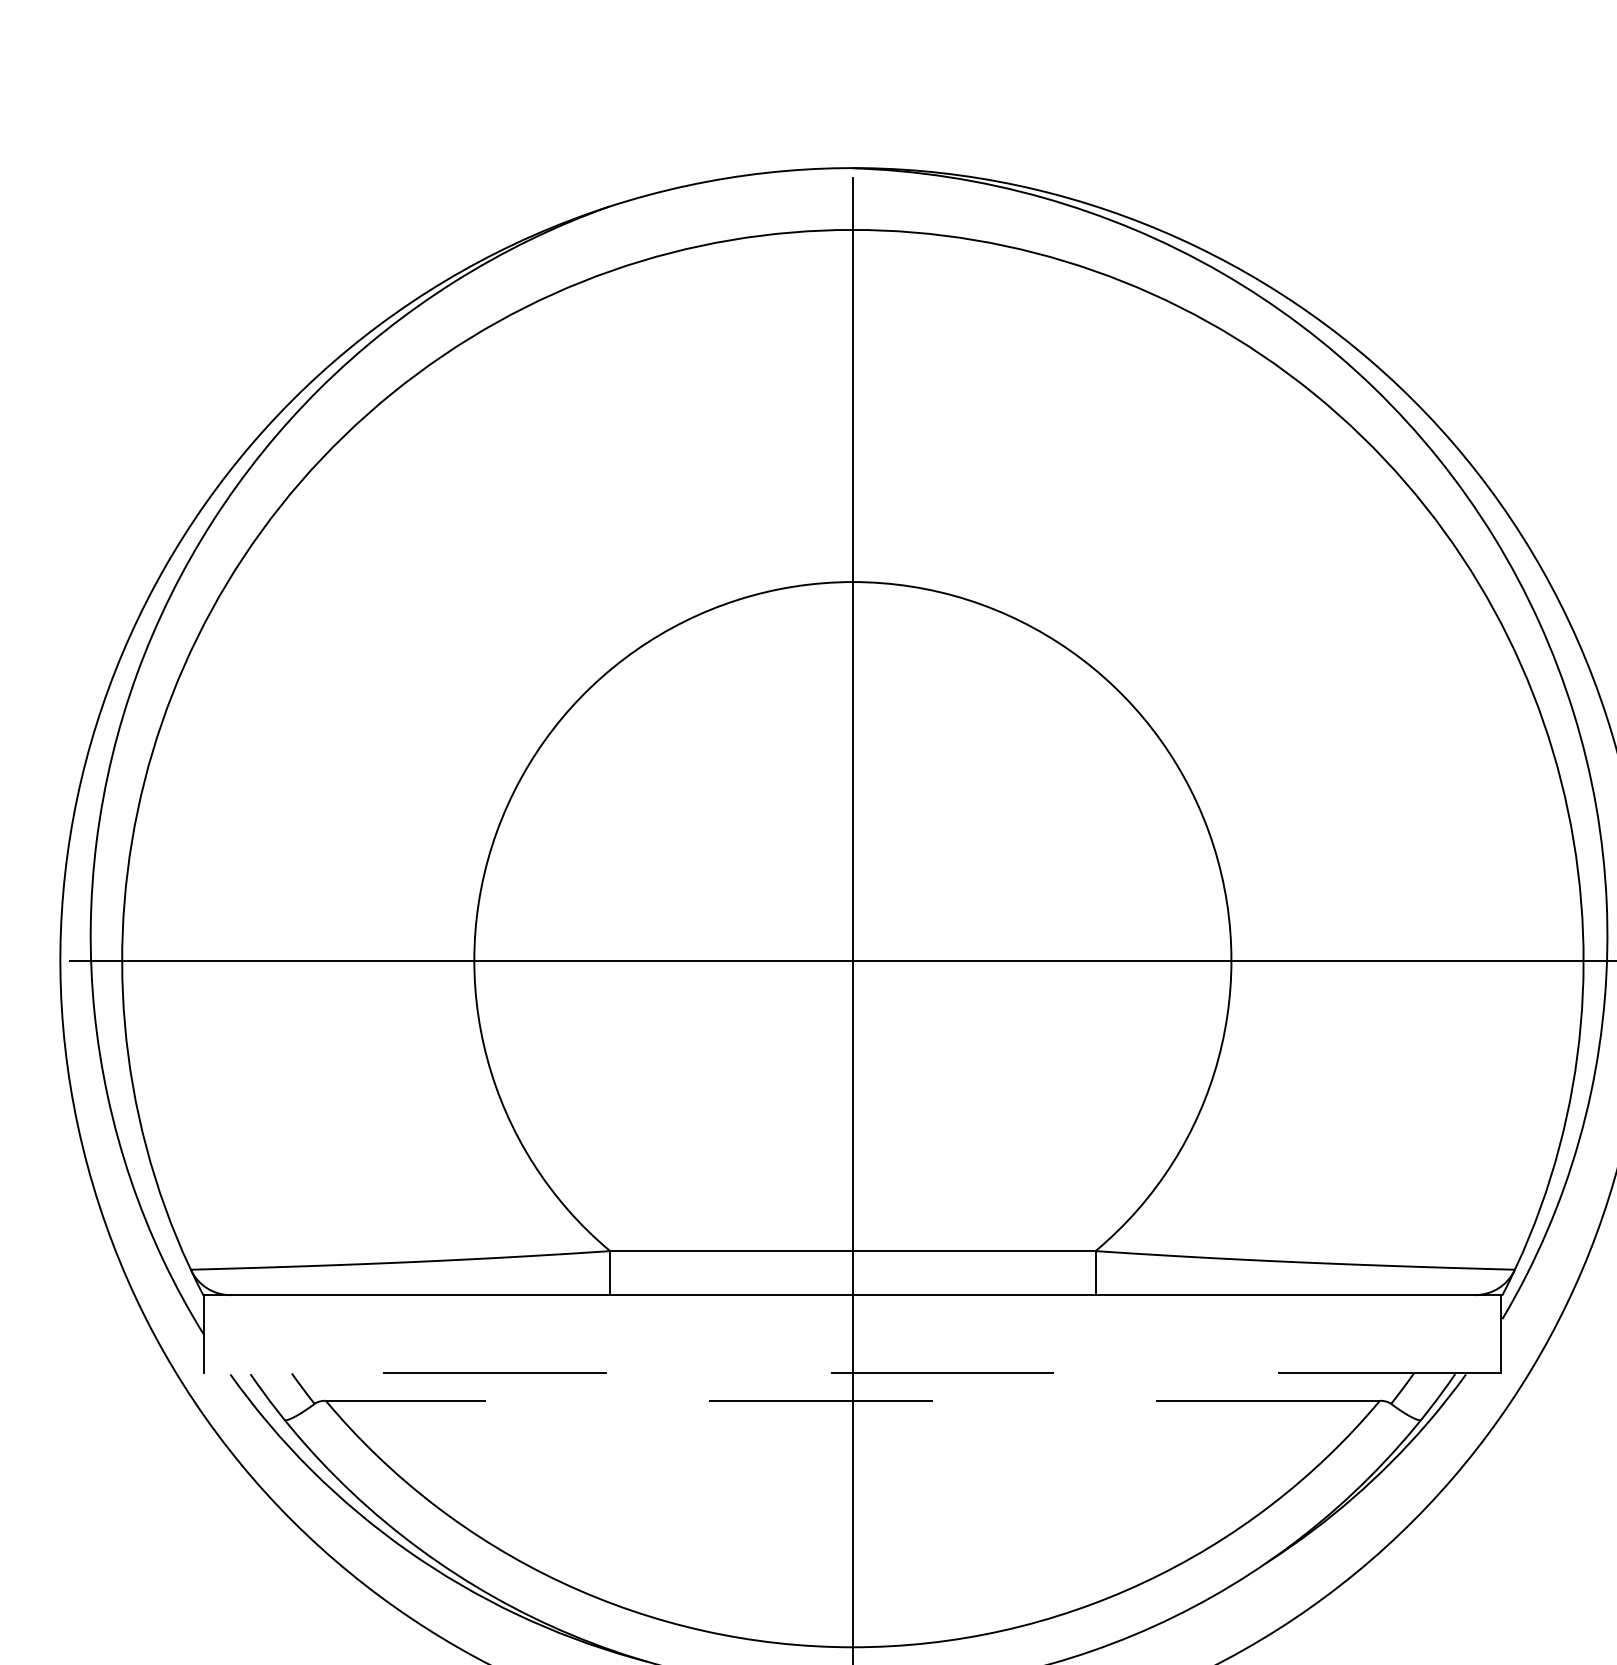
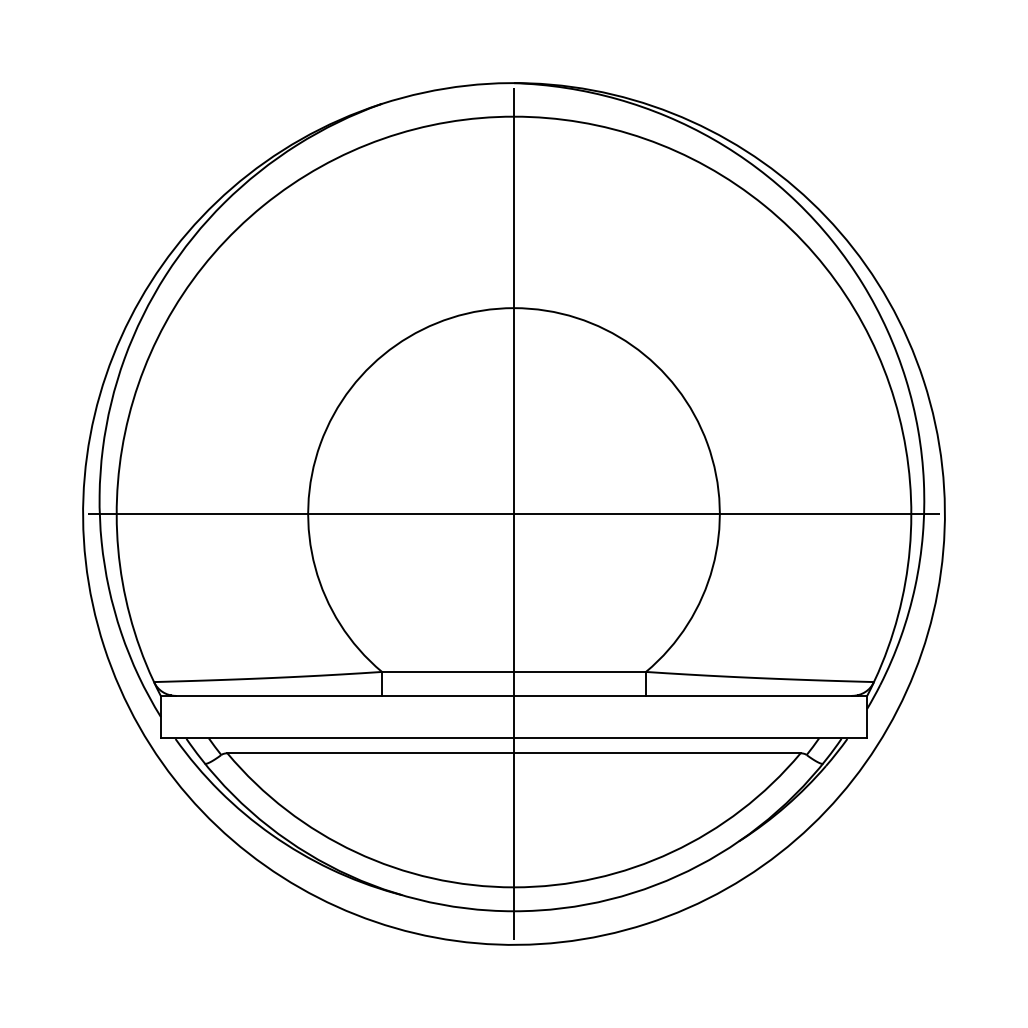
line: (853, 1373) -> (514, 738), dashed -> solid
line: (853, 1401) -> (514, 753), dashed -> solid

